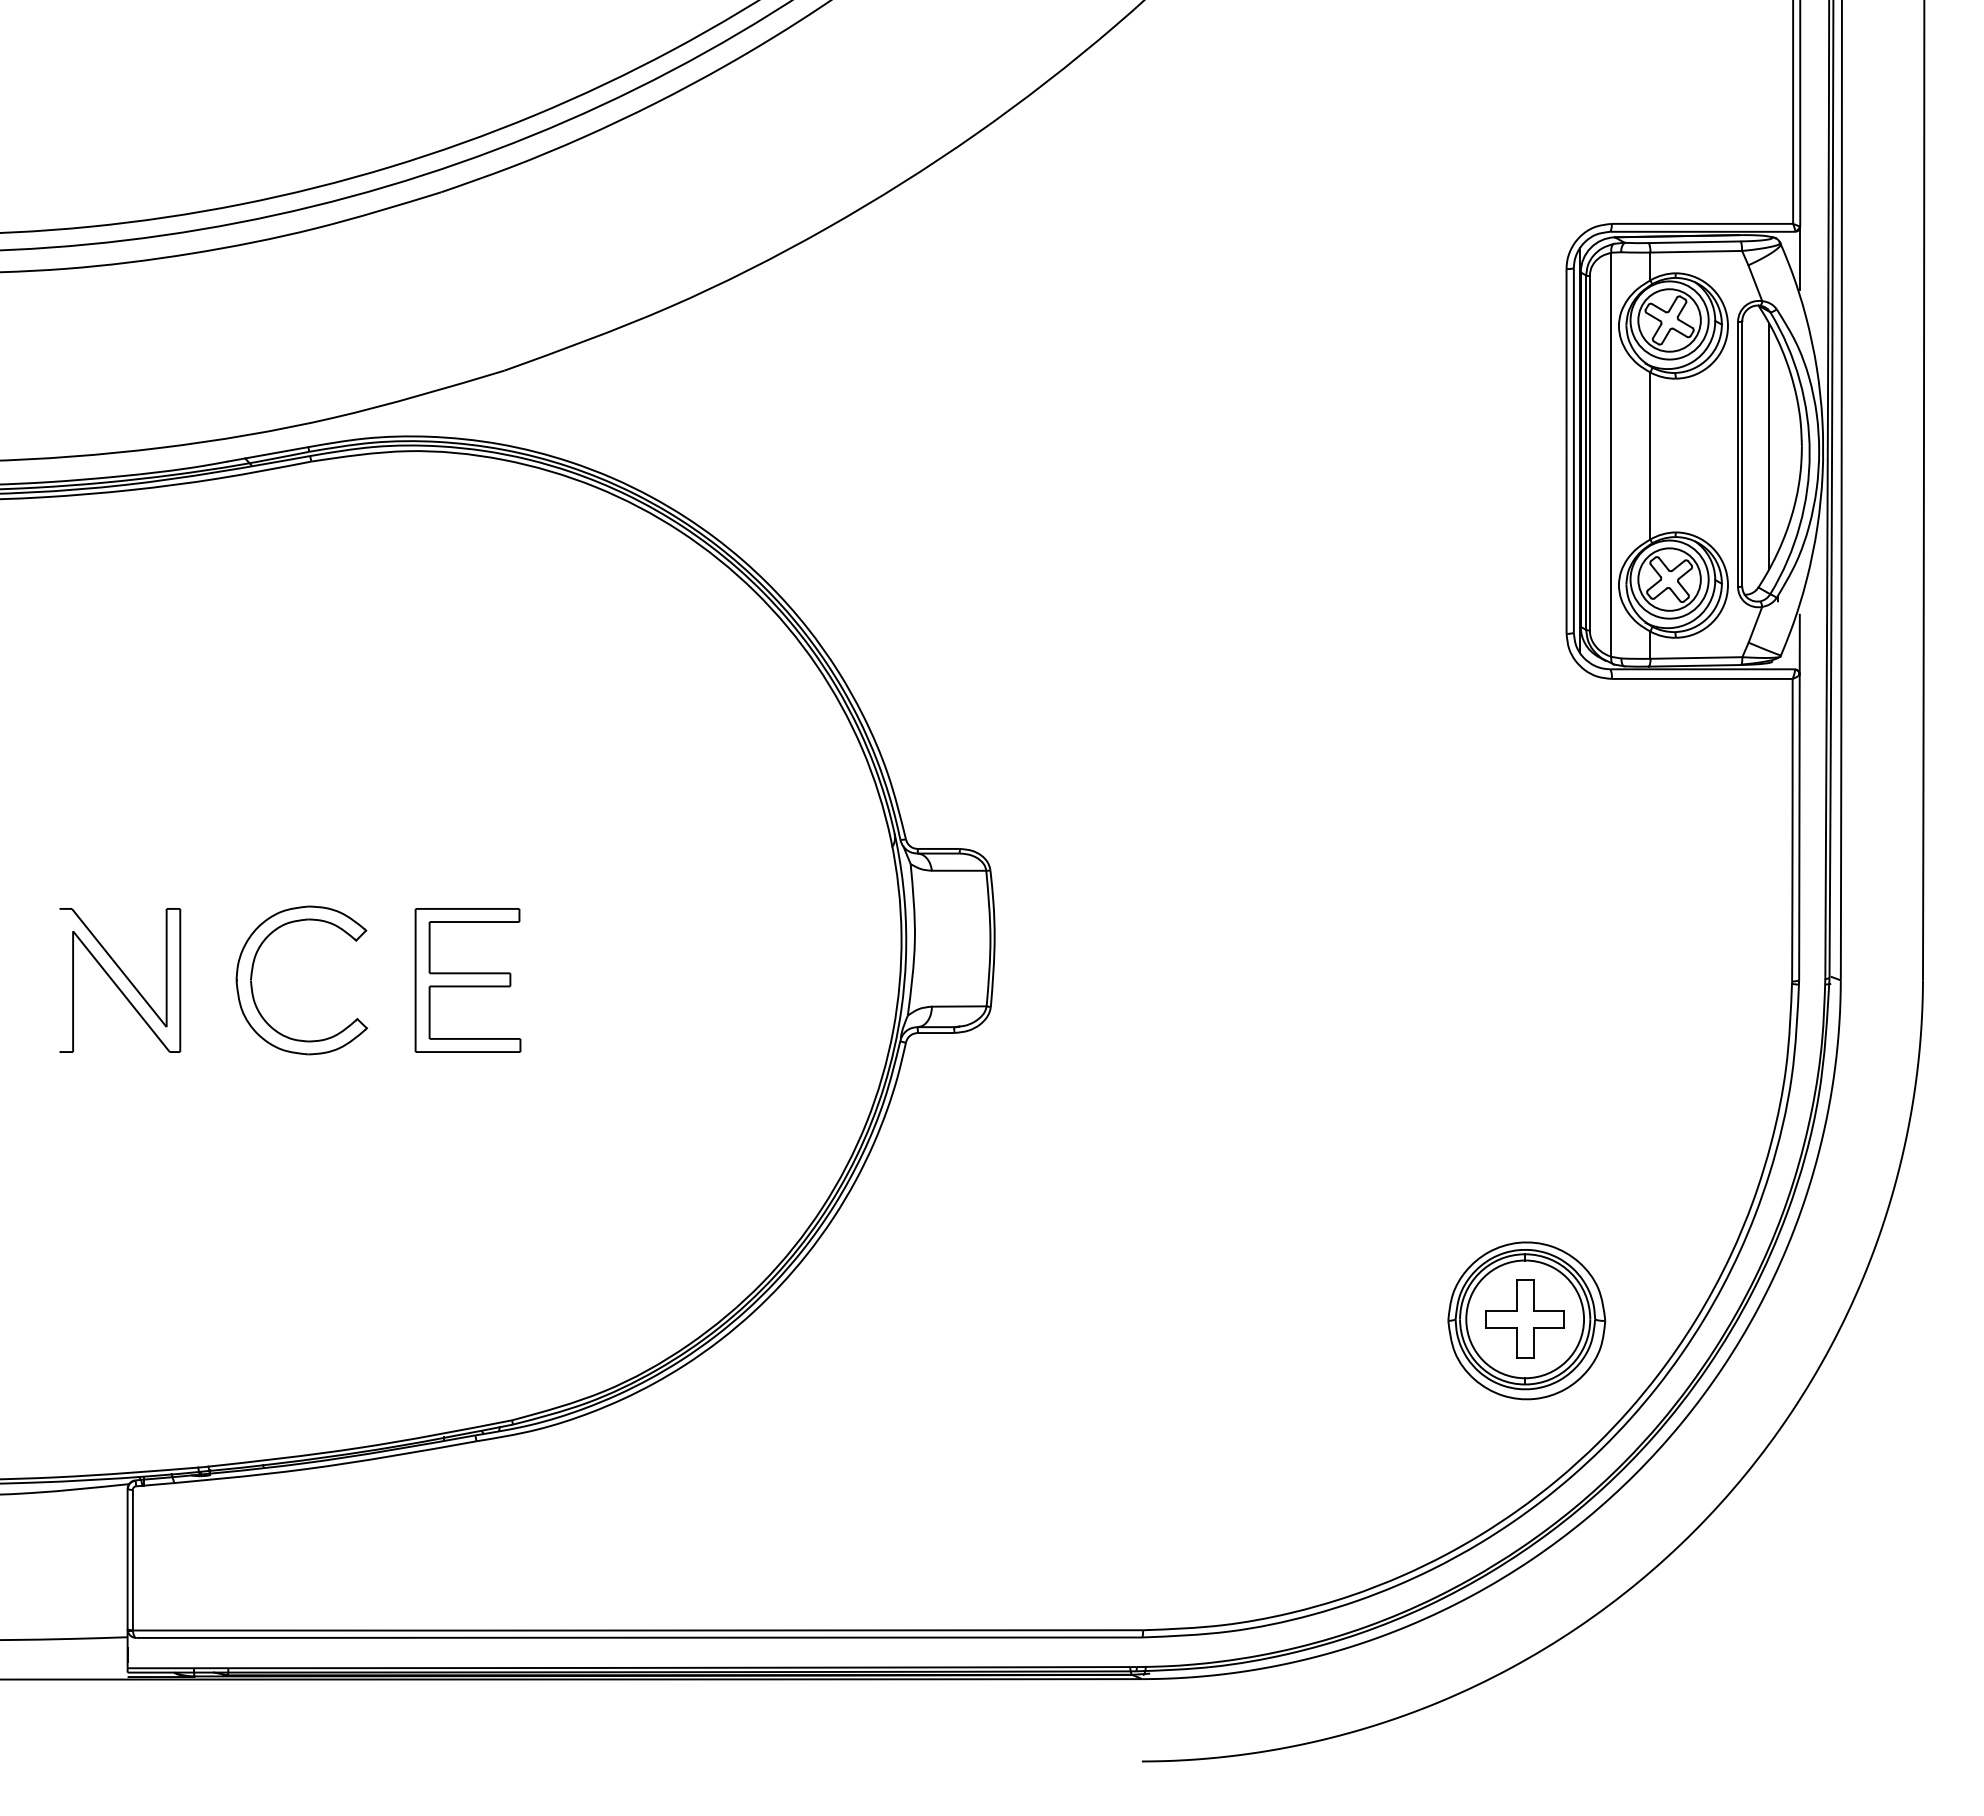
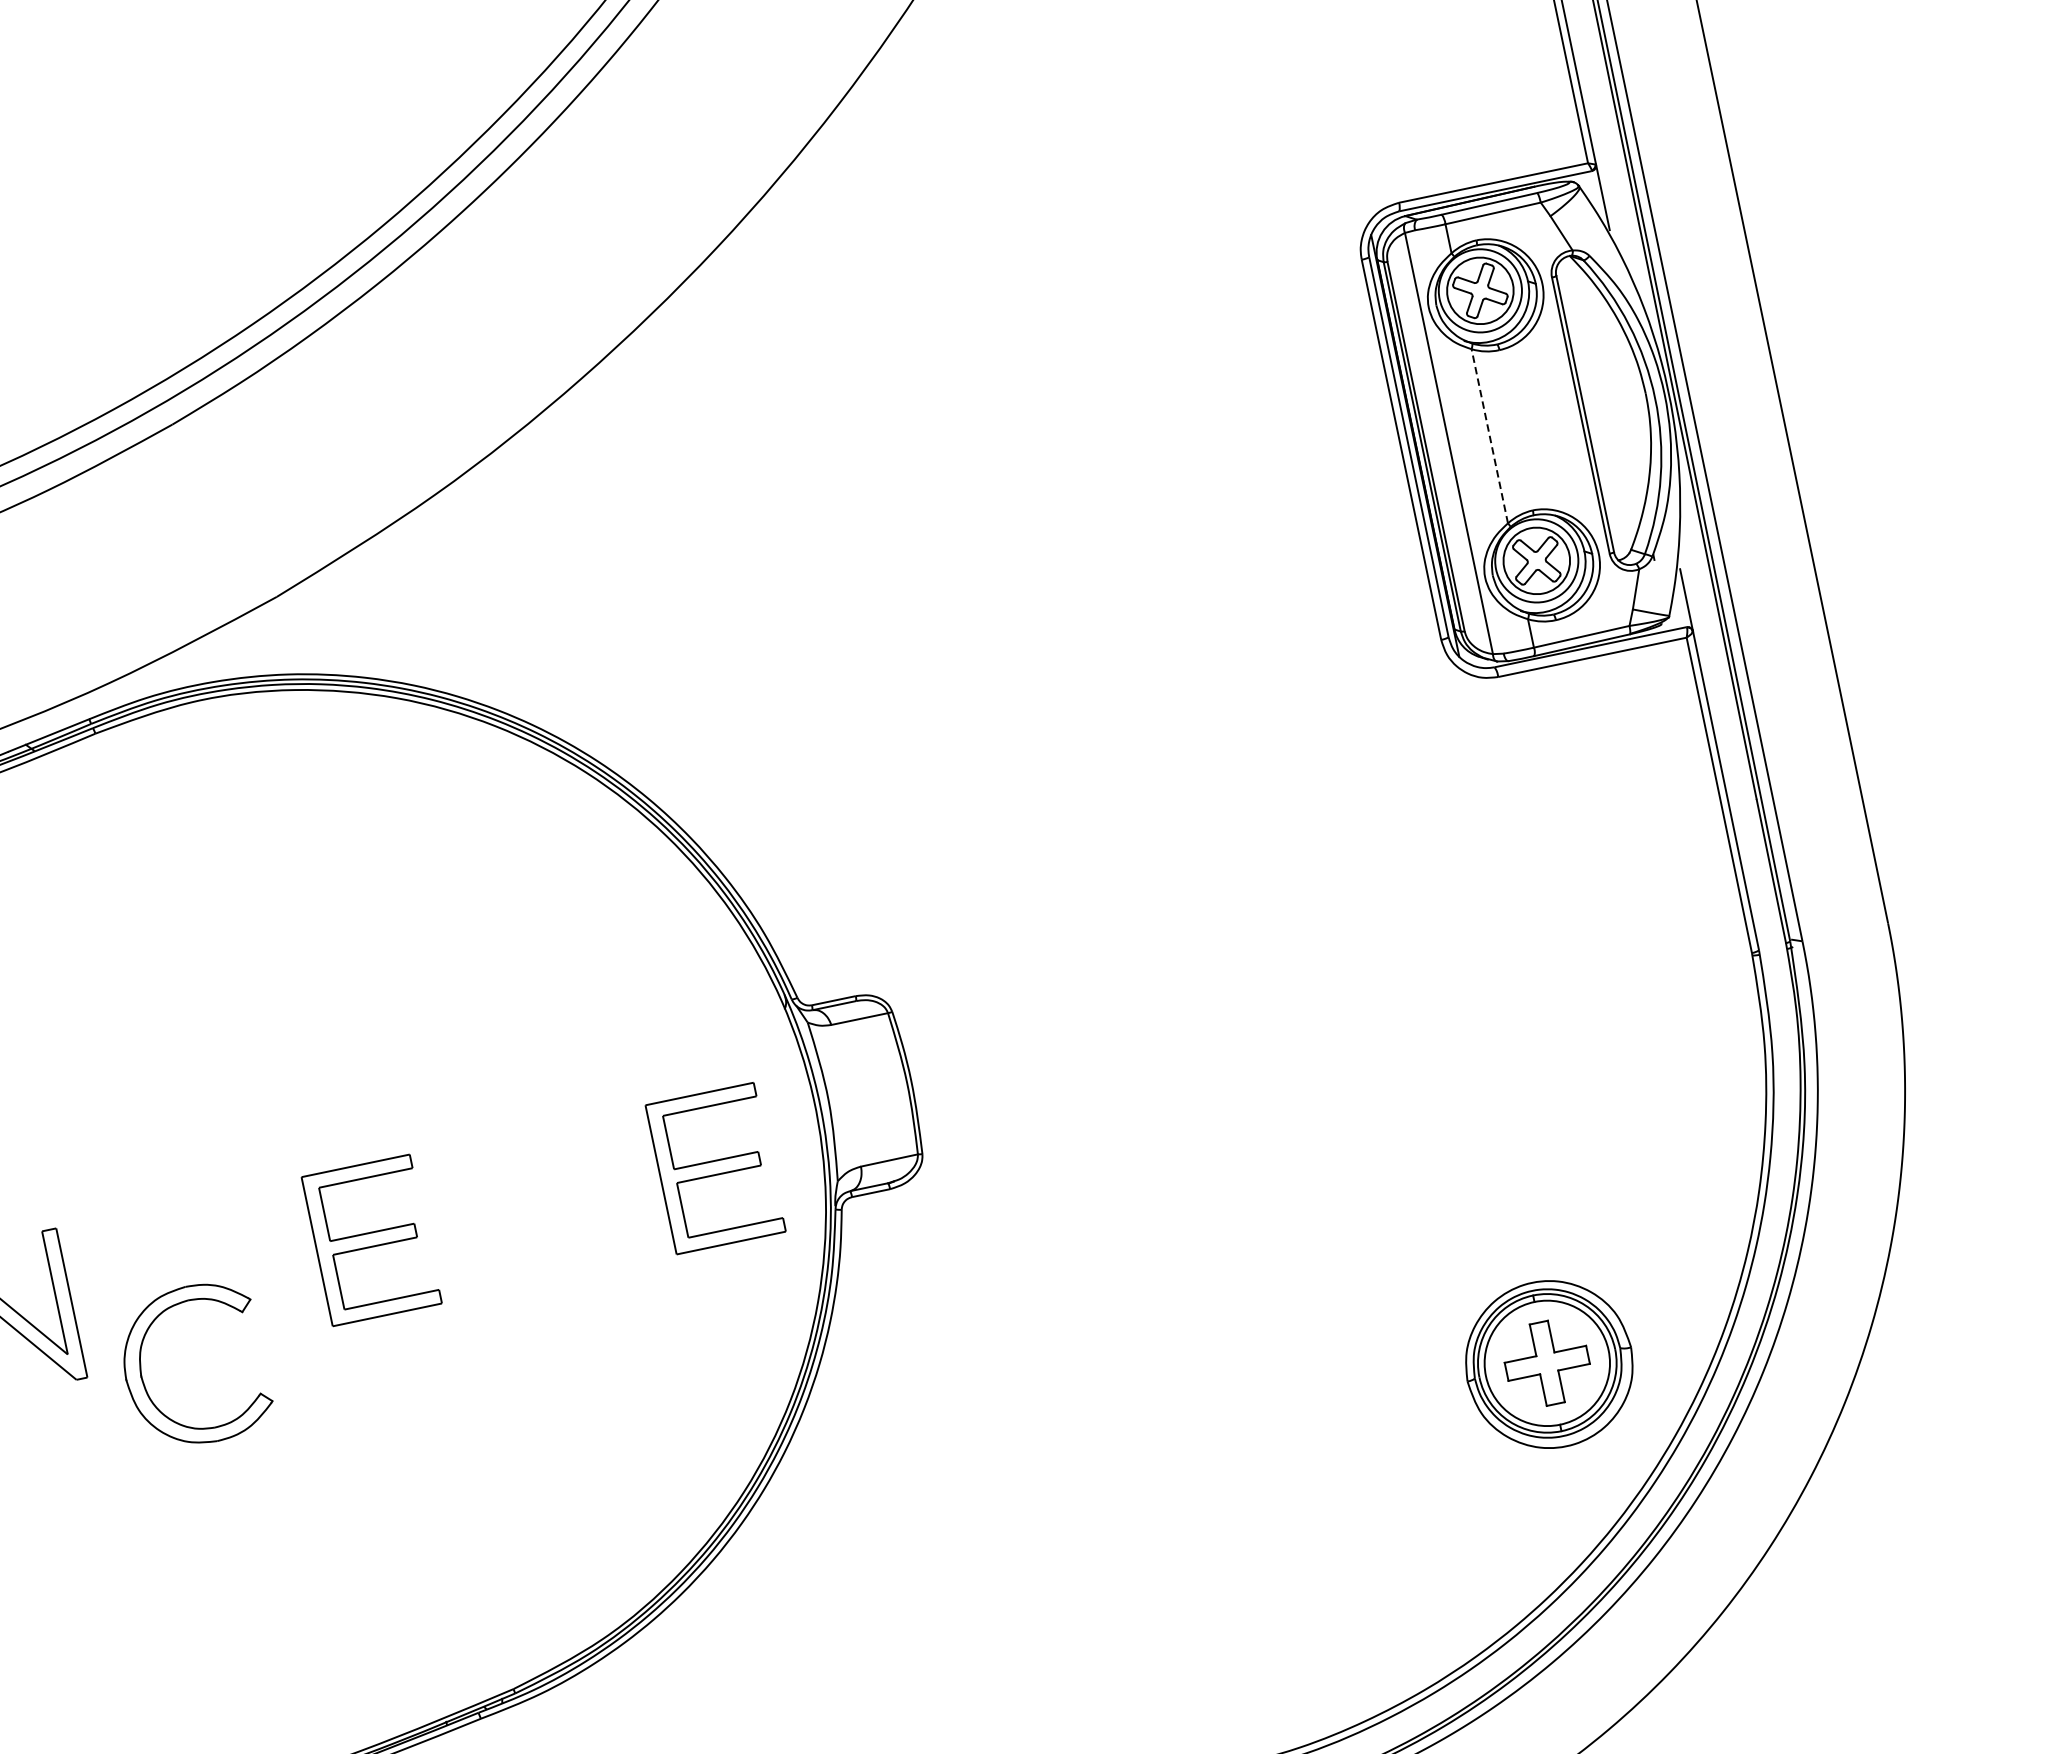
line: (1769, 446) -> (1611, 400), removed
line: (1650, 455) -> (1489, 435), solid -> dashed
part: (252, 977) -> (142, 1373), moved
part: (797, 980) -> (715, 1168), added

